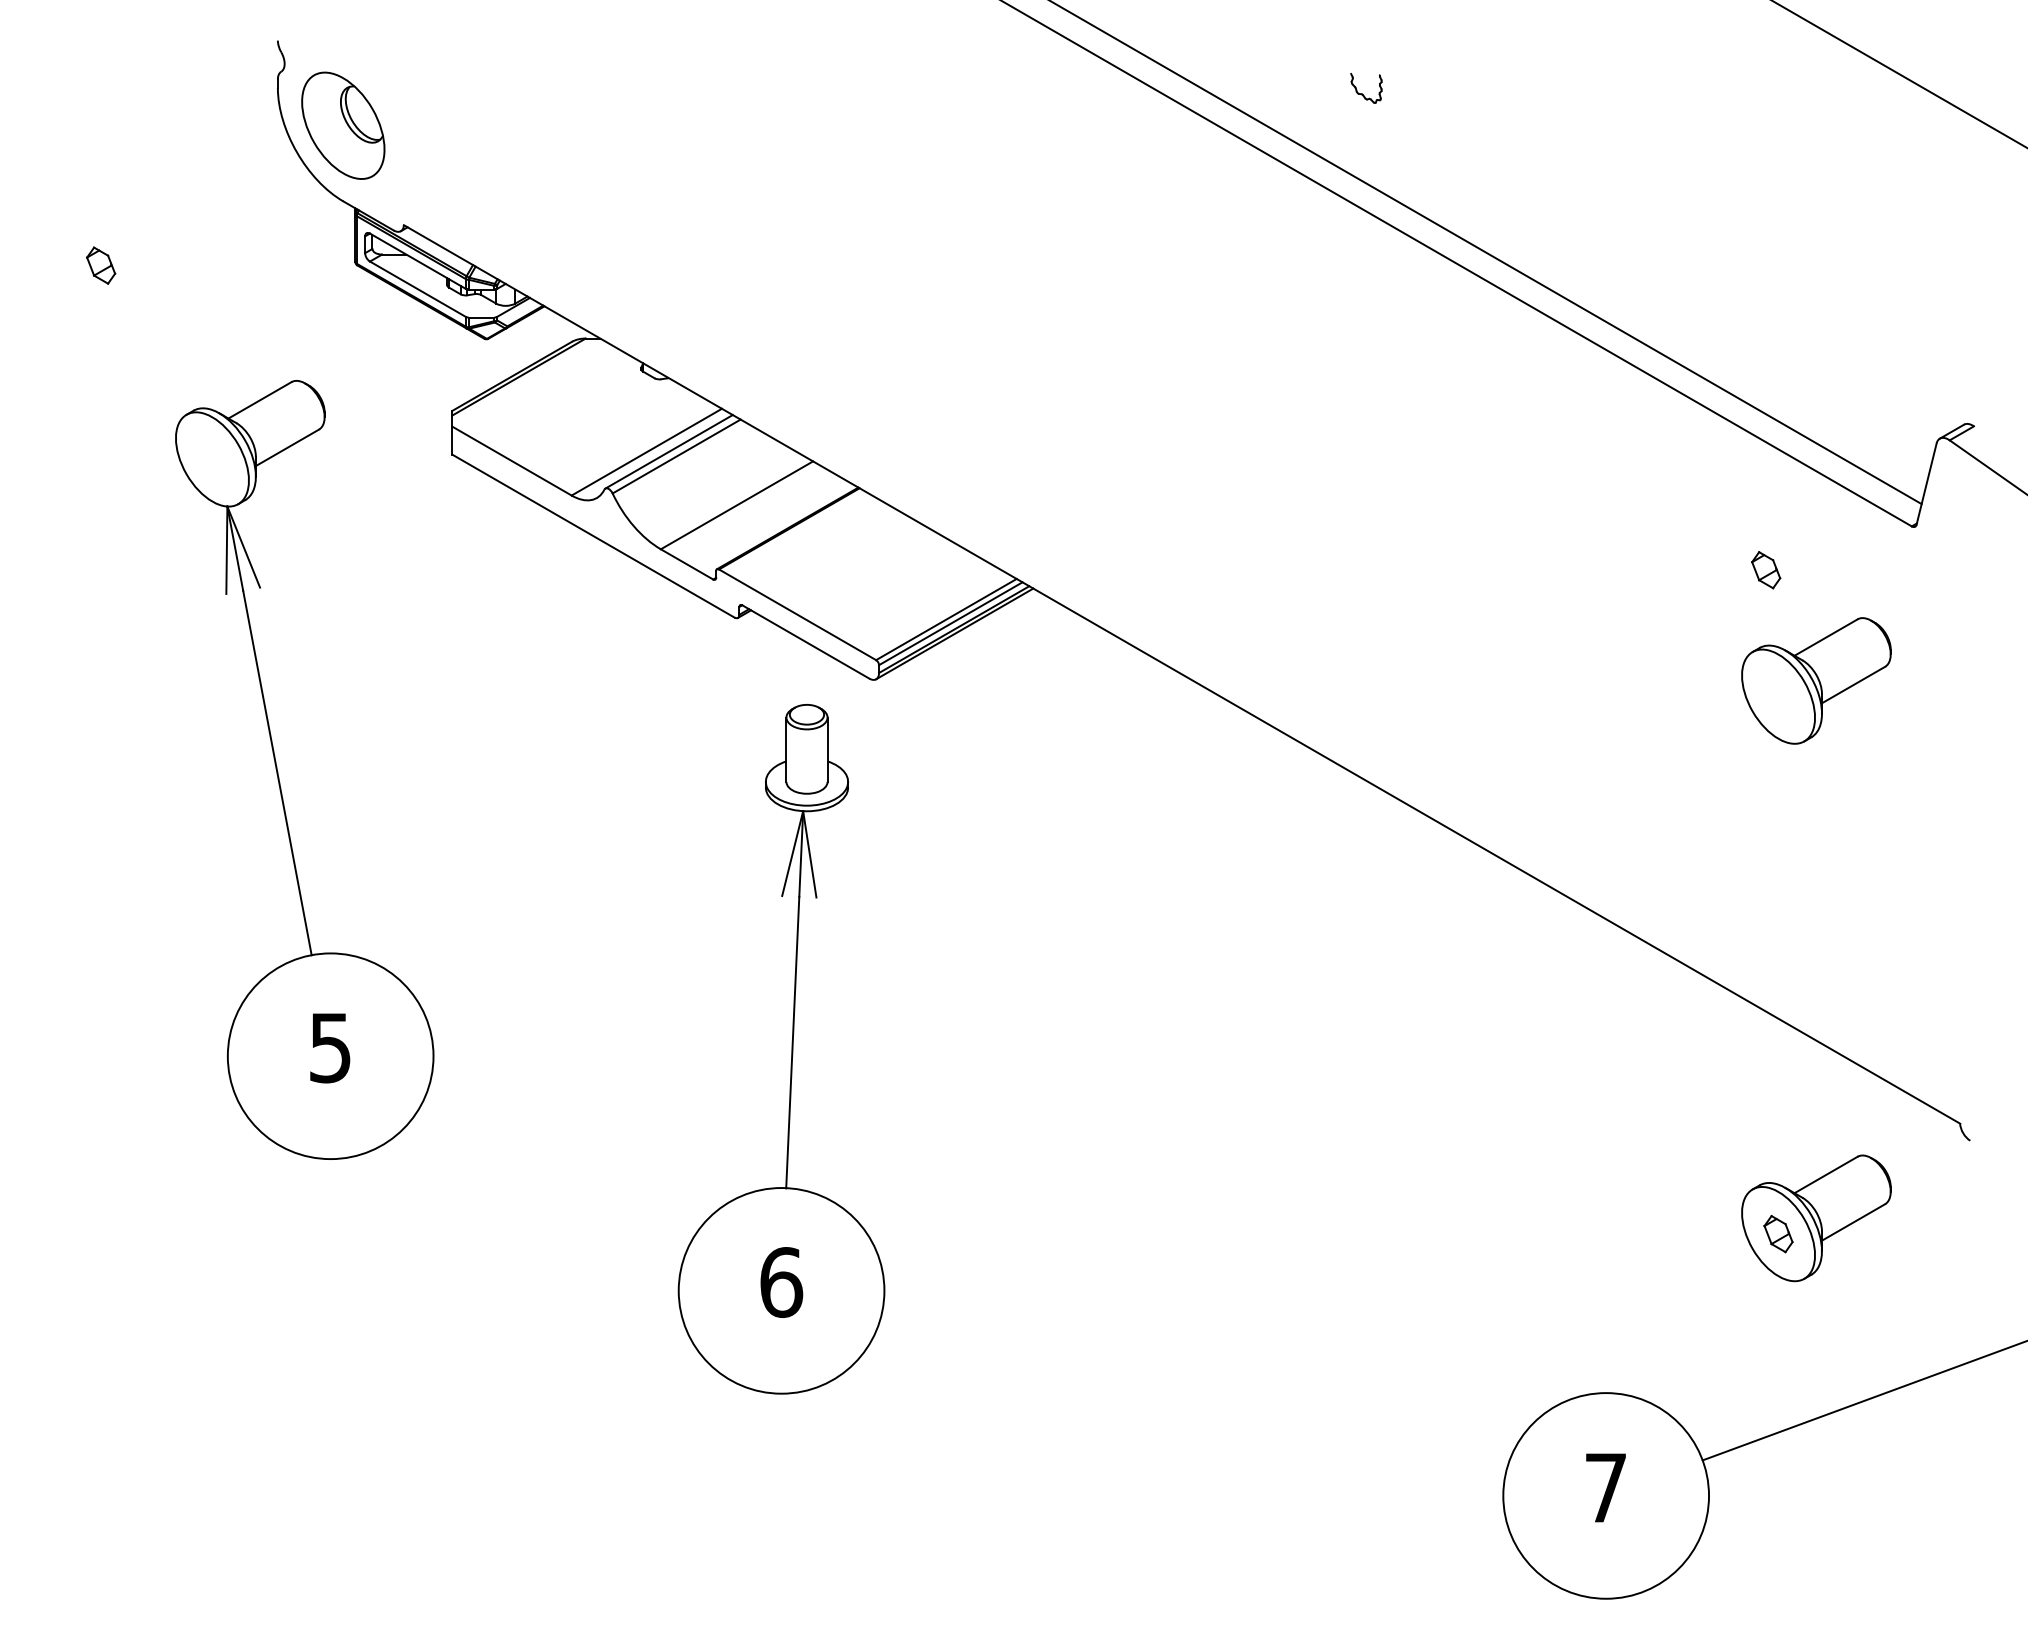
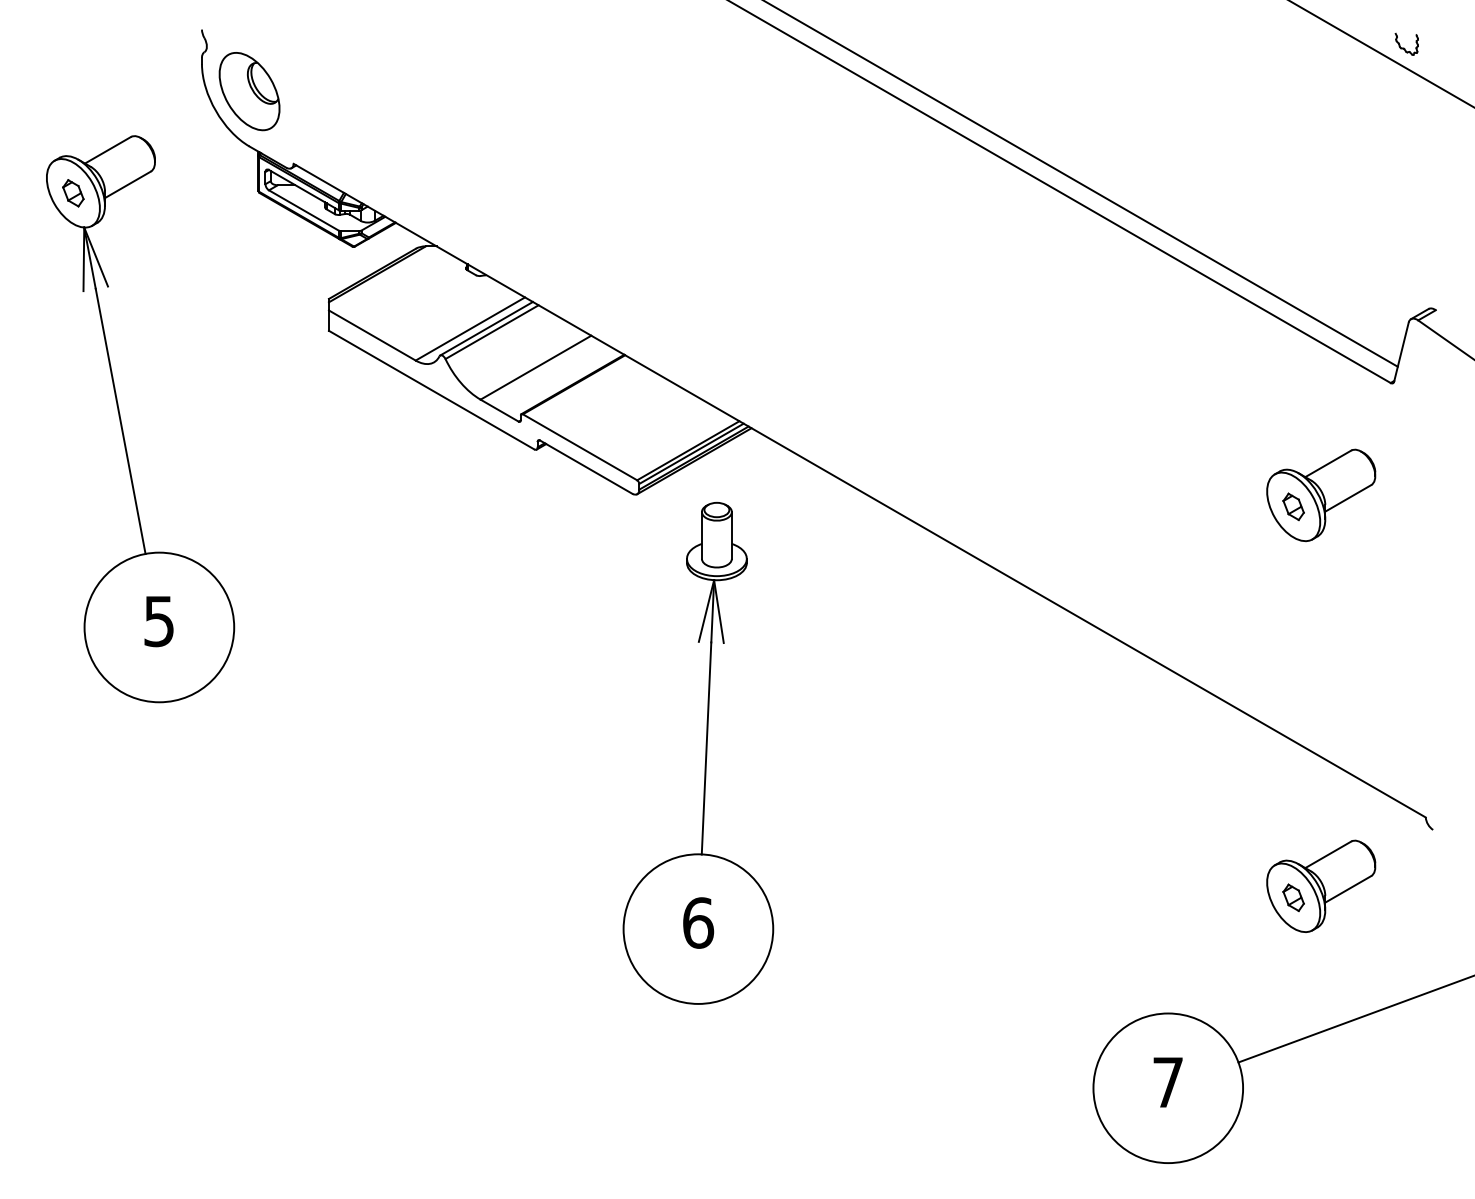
part: (1365, 87) -> (1406, 43), moved
part: (1765, 569) -> (1293, 506), moved
part: (279, 777) -> (122, 424), moved
part: (791, 1048) -> (705, 752), moved

